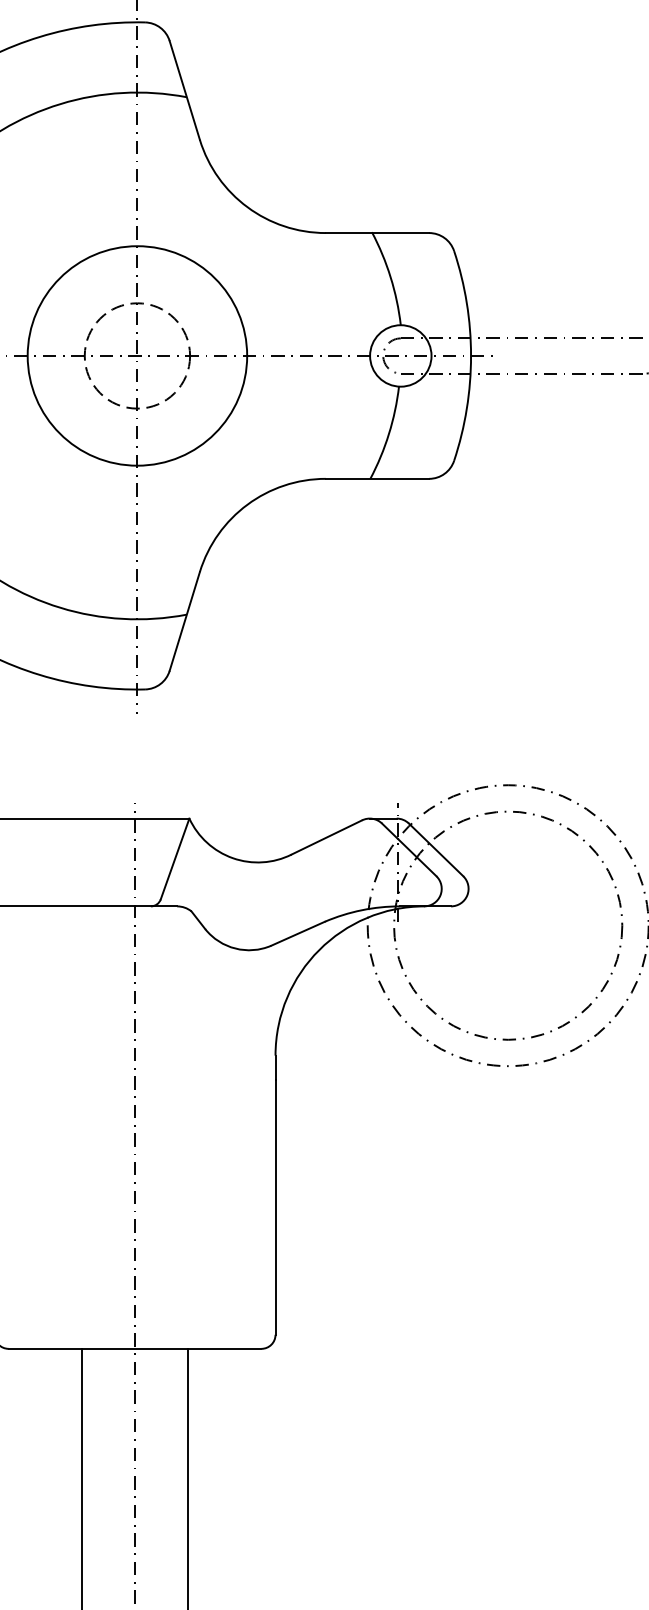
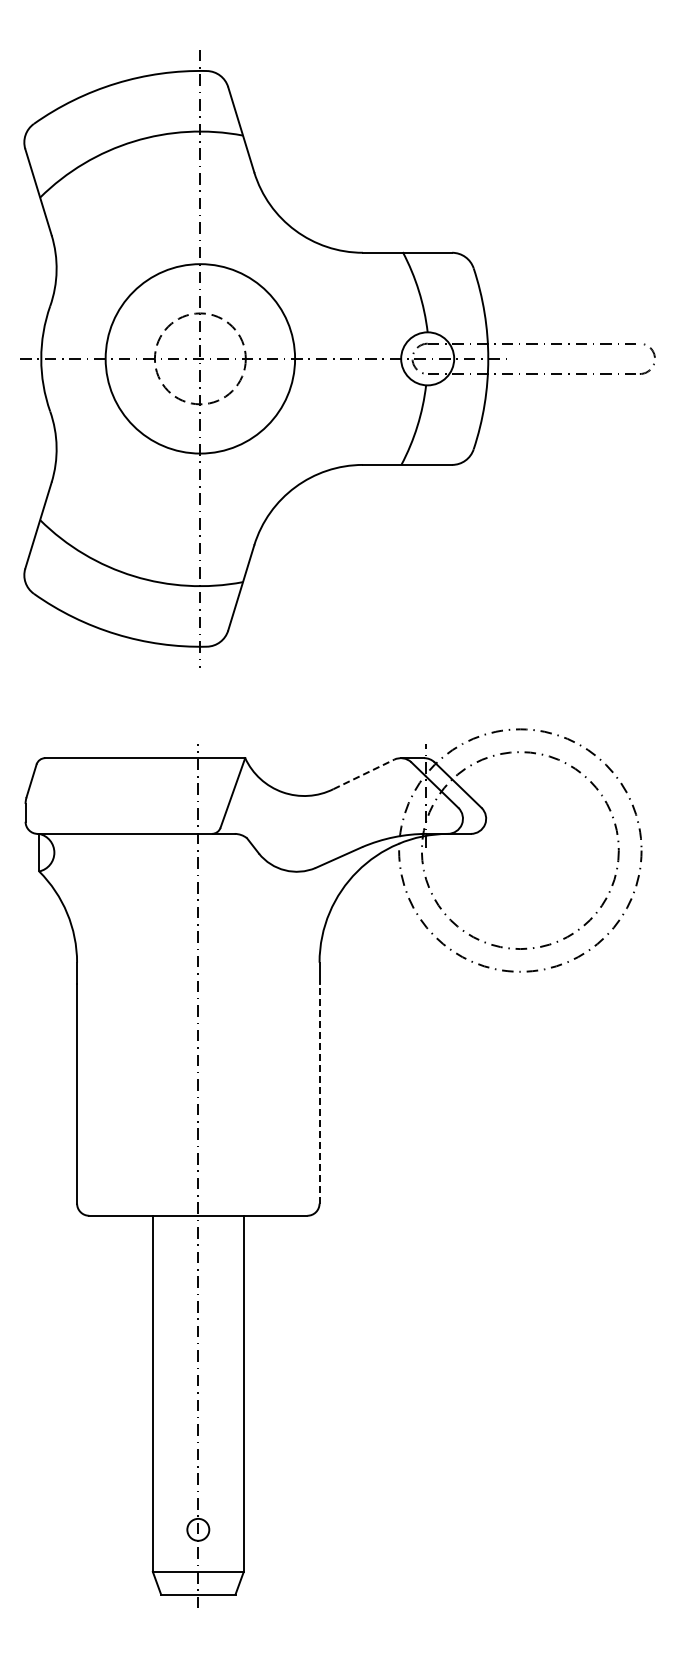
line: (326, 837) -> (363, 774), solid -> dashed
line: (275, 1207) -> (319, 1093), solid -> dashed

